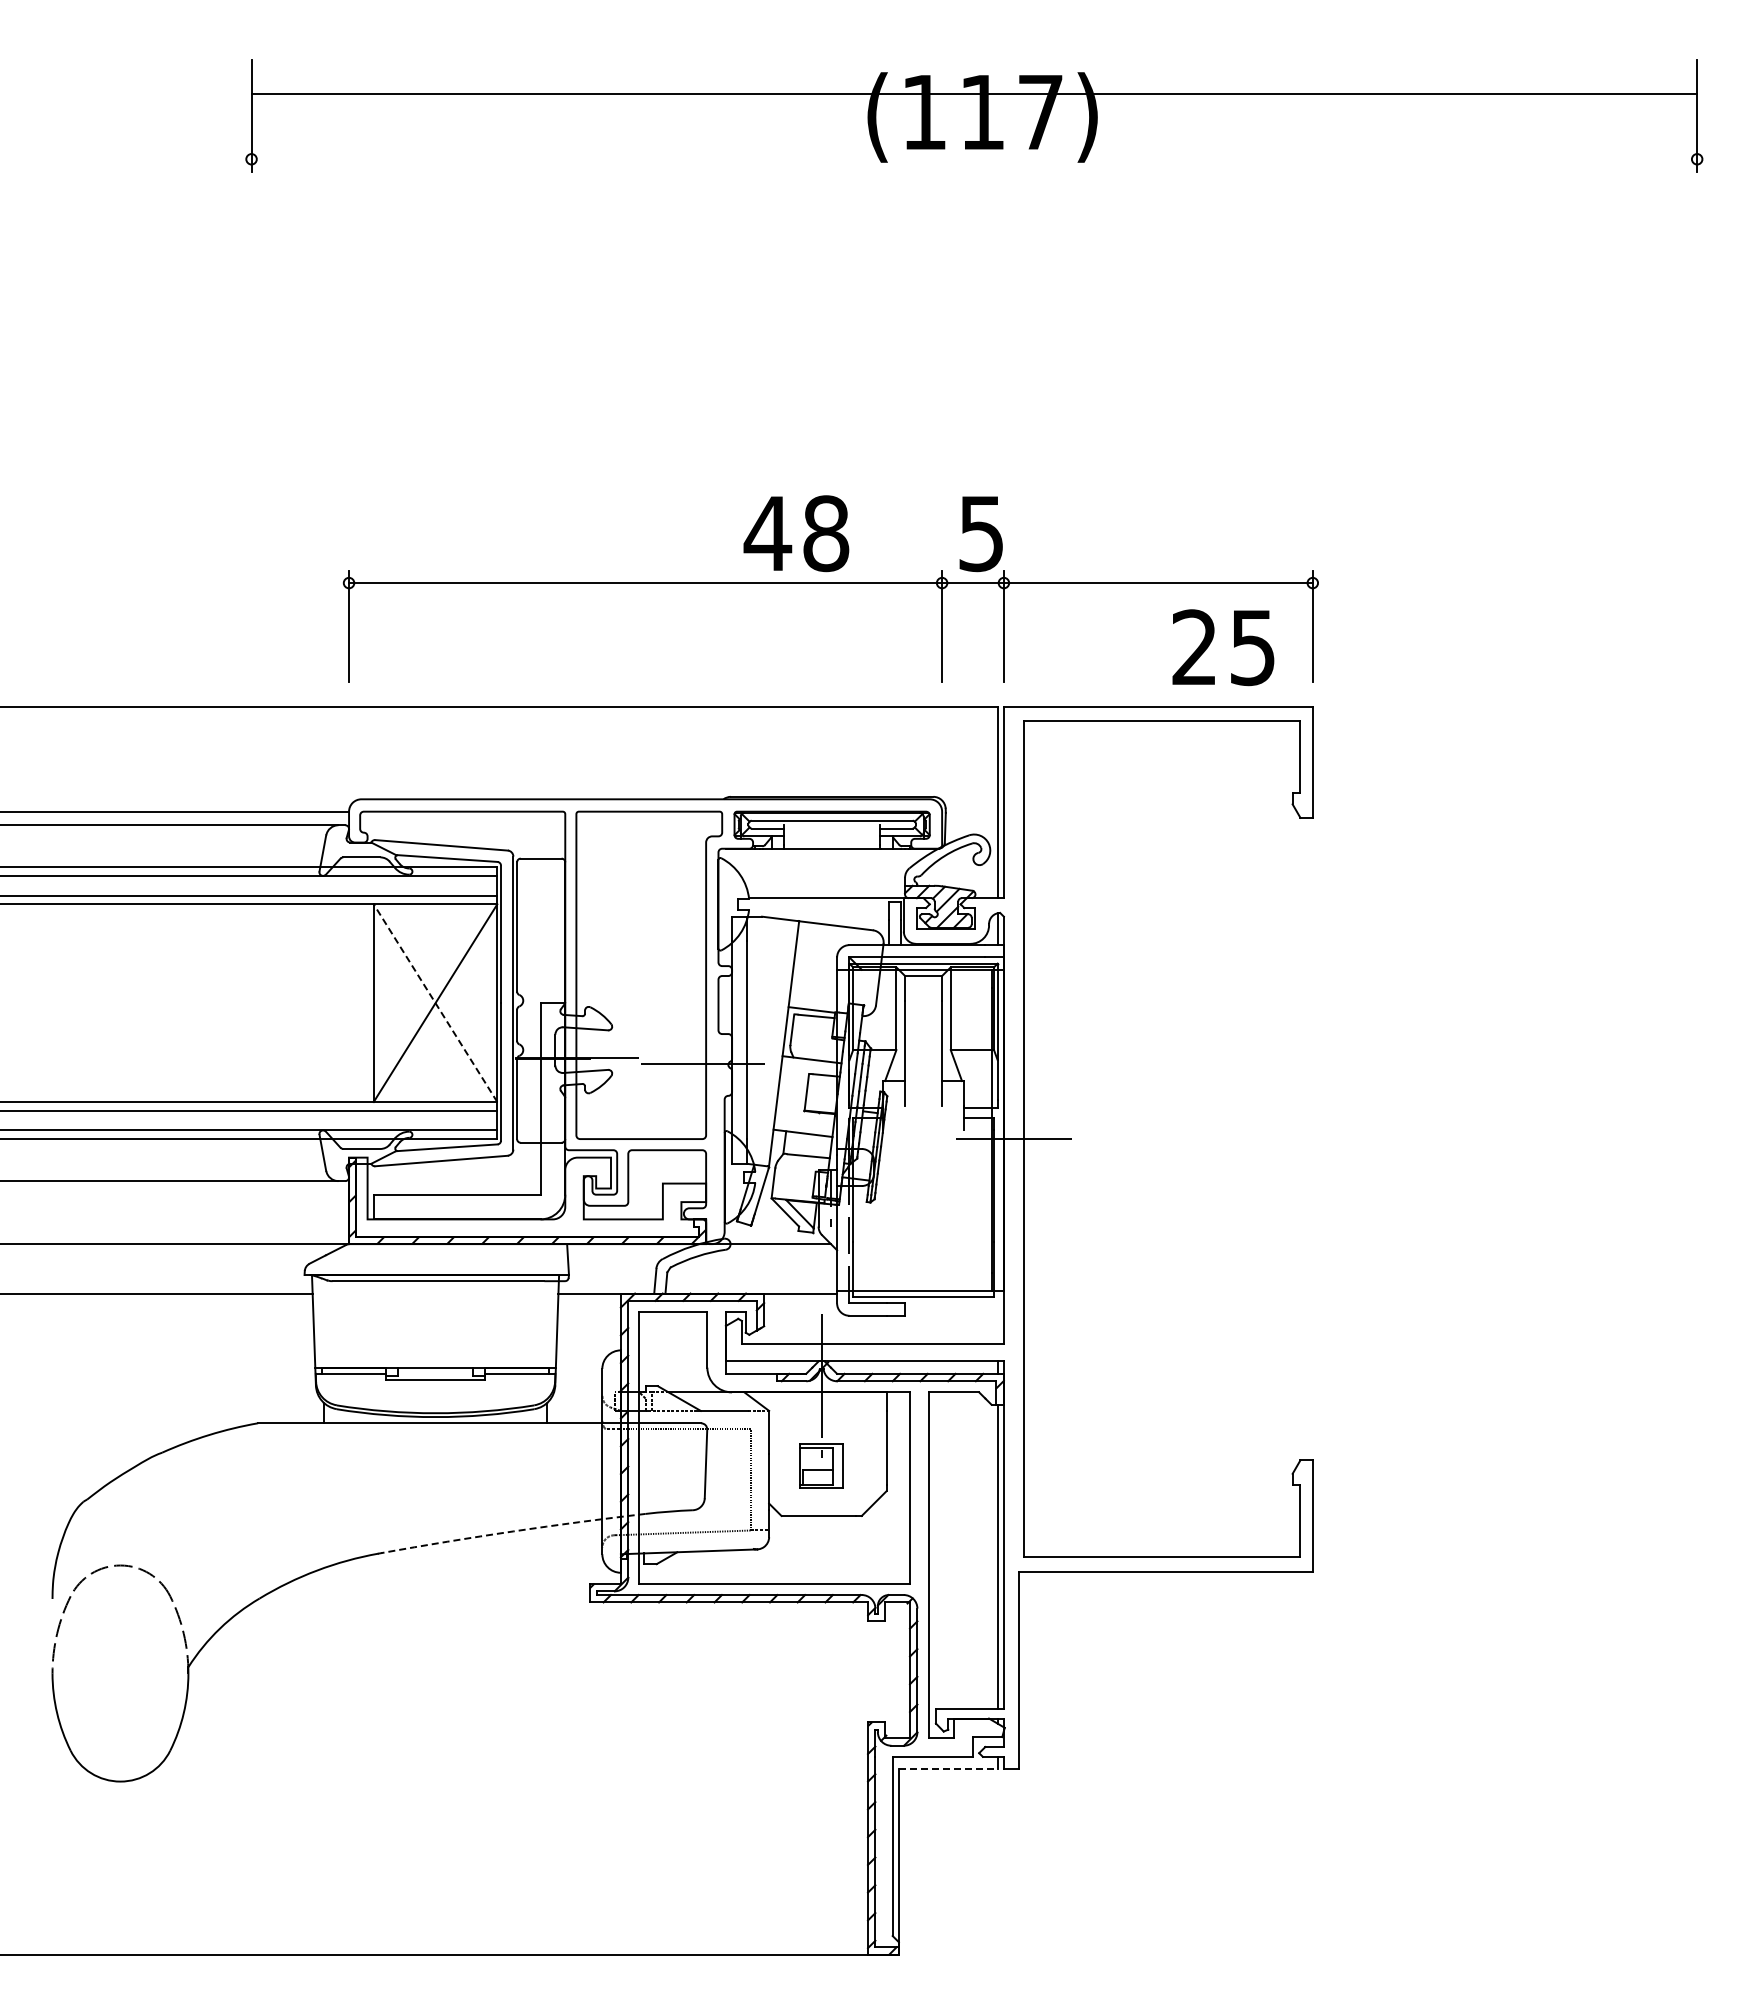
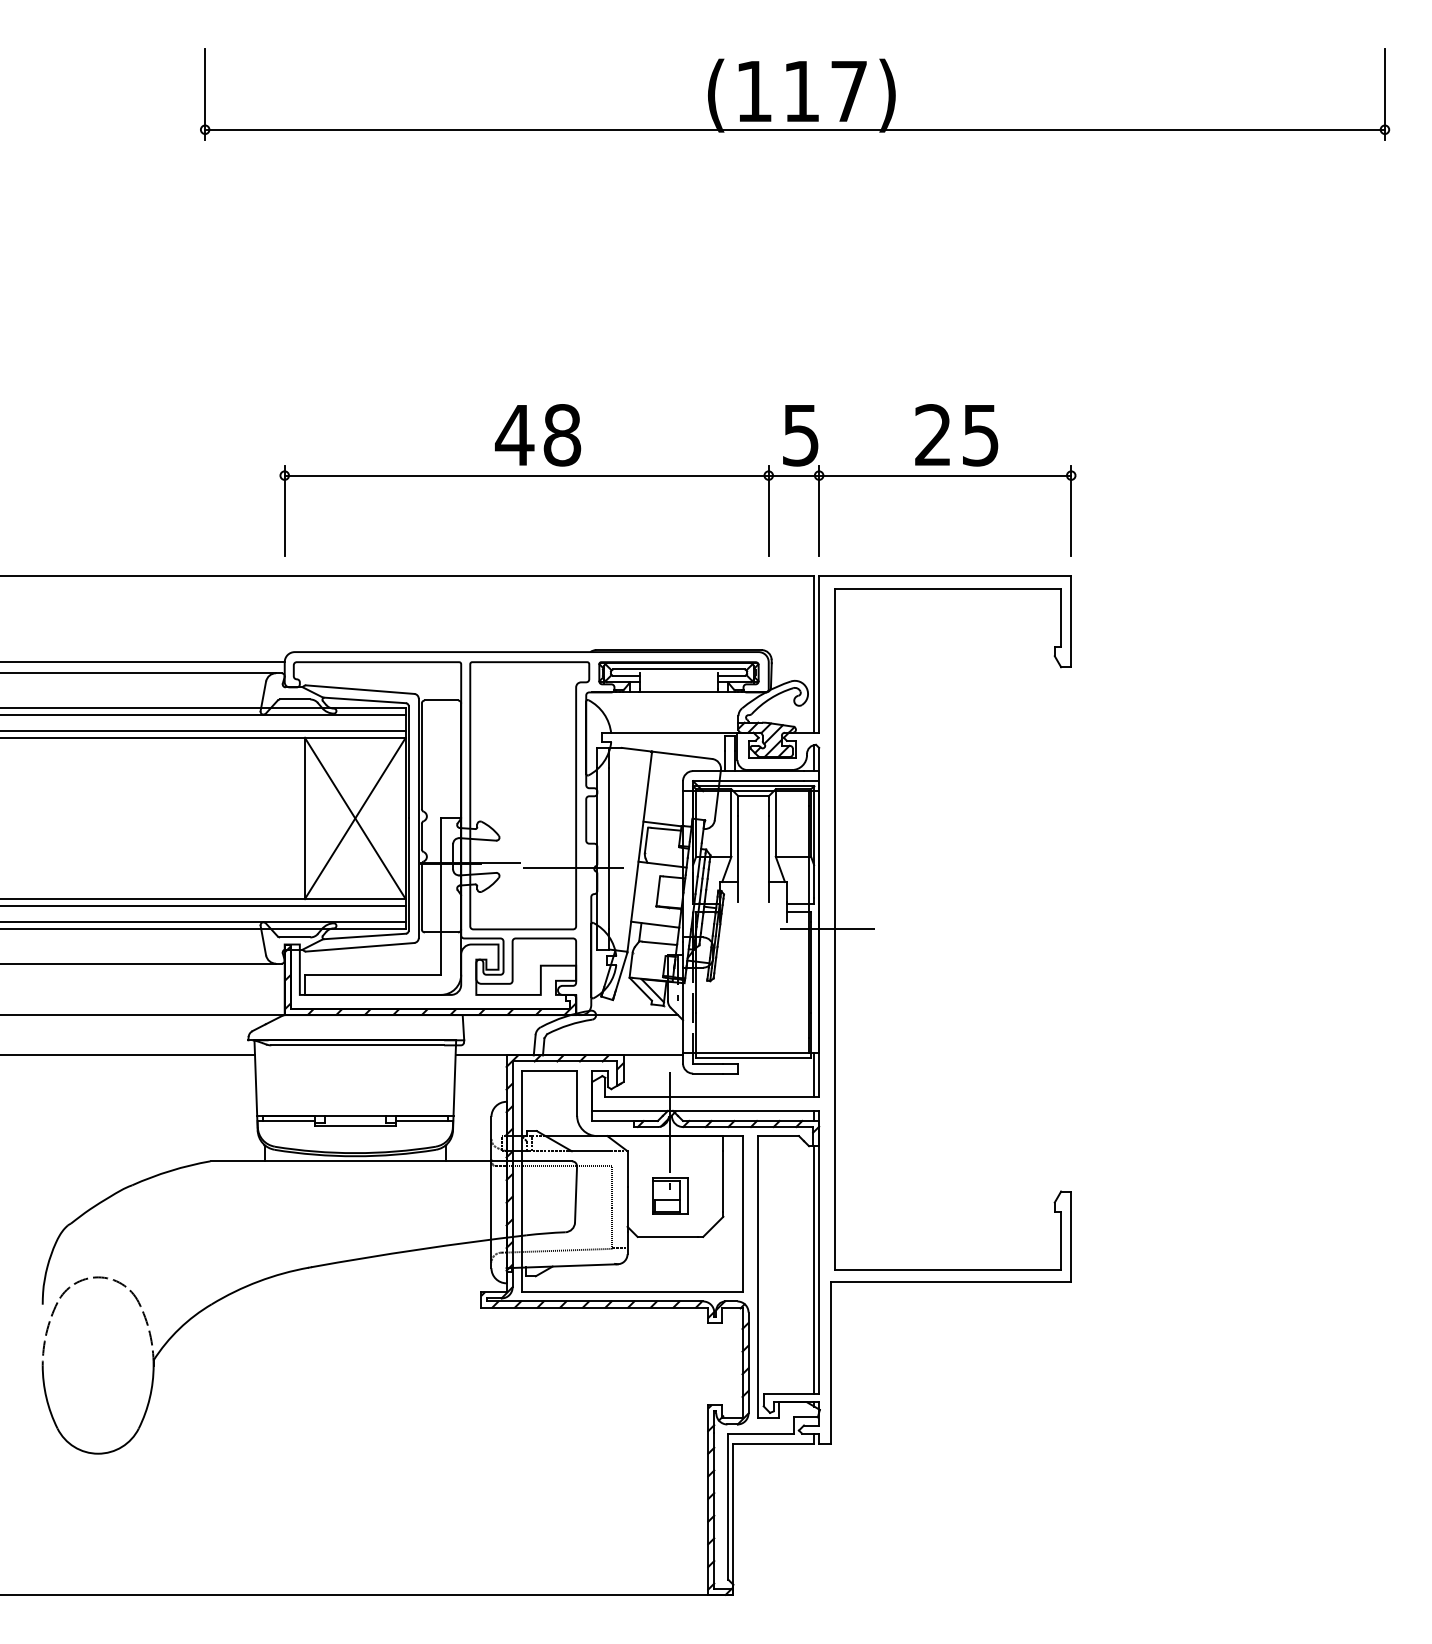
line: (974, 94) -> (795, 129), moved
text: (796, 533) -> (538, 435), moved
text: (1223, 647) -> (956, 435), moved
line: (435, 1003) -> (355, 818), dashed -> solid
line: (997, 1317) -> (813, 1074), added
arc: (513, 1531) -> (418, 1249), dashed -> solid
line: (948, 1769) -> (773, 1443), dashed -> solid

